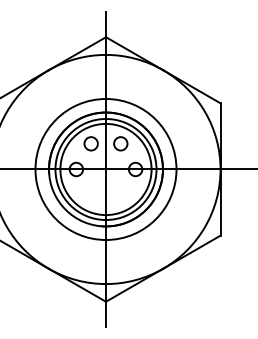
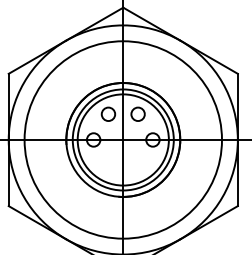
circle: (105, 169) -> (122, 139), size x1.4

